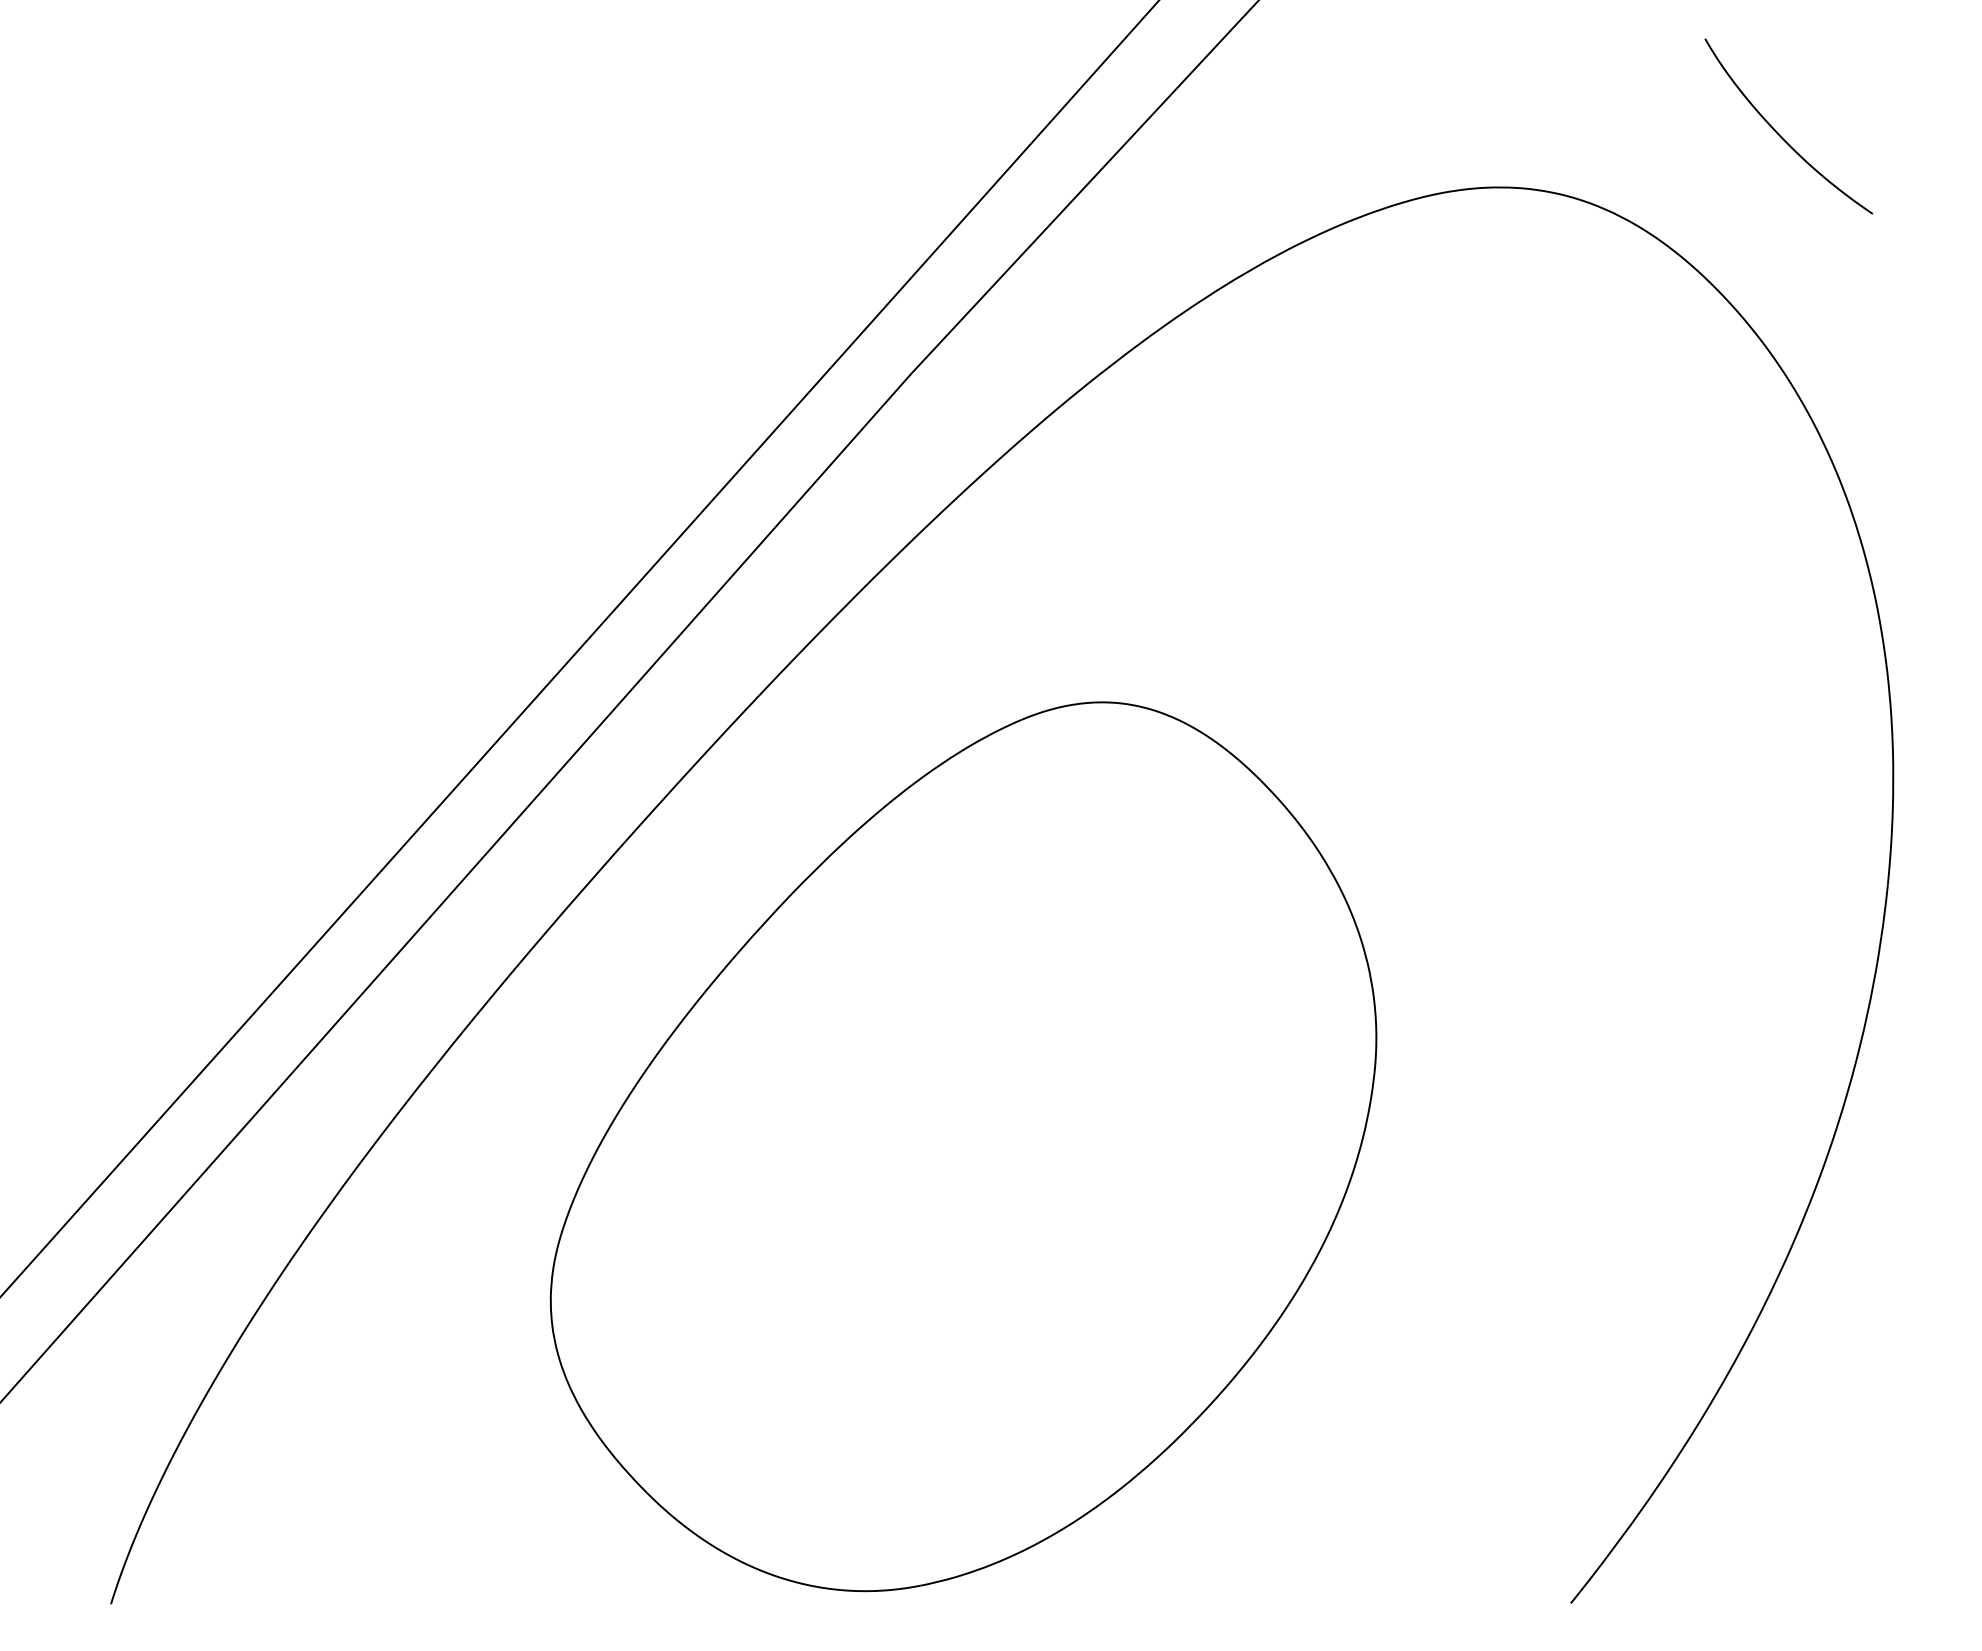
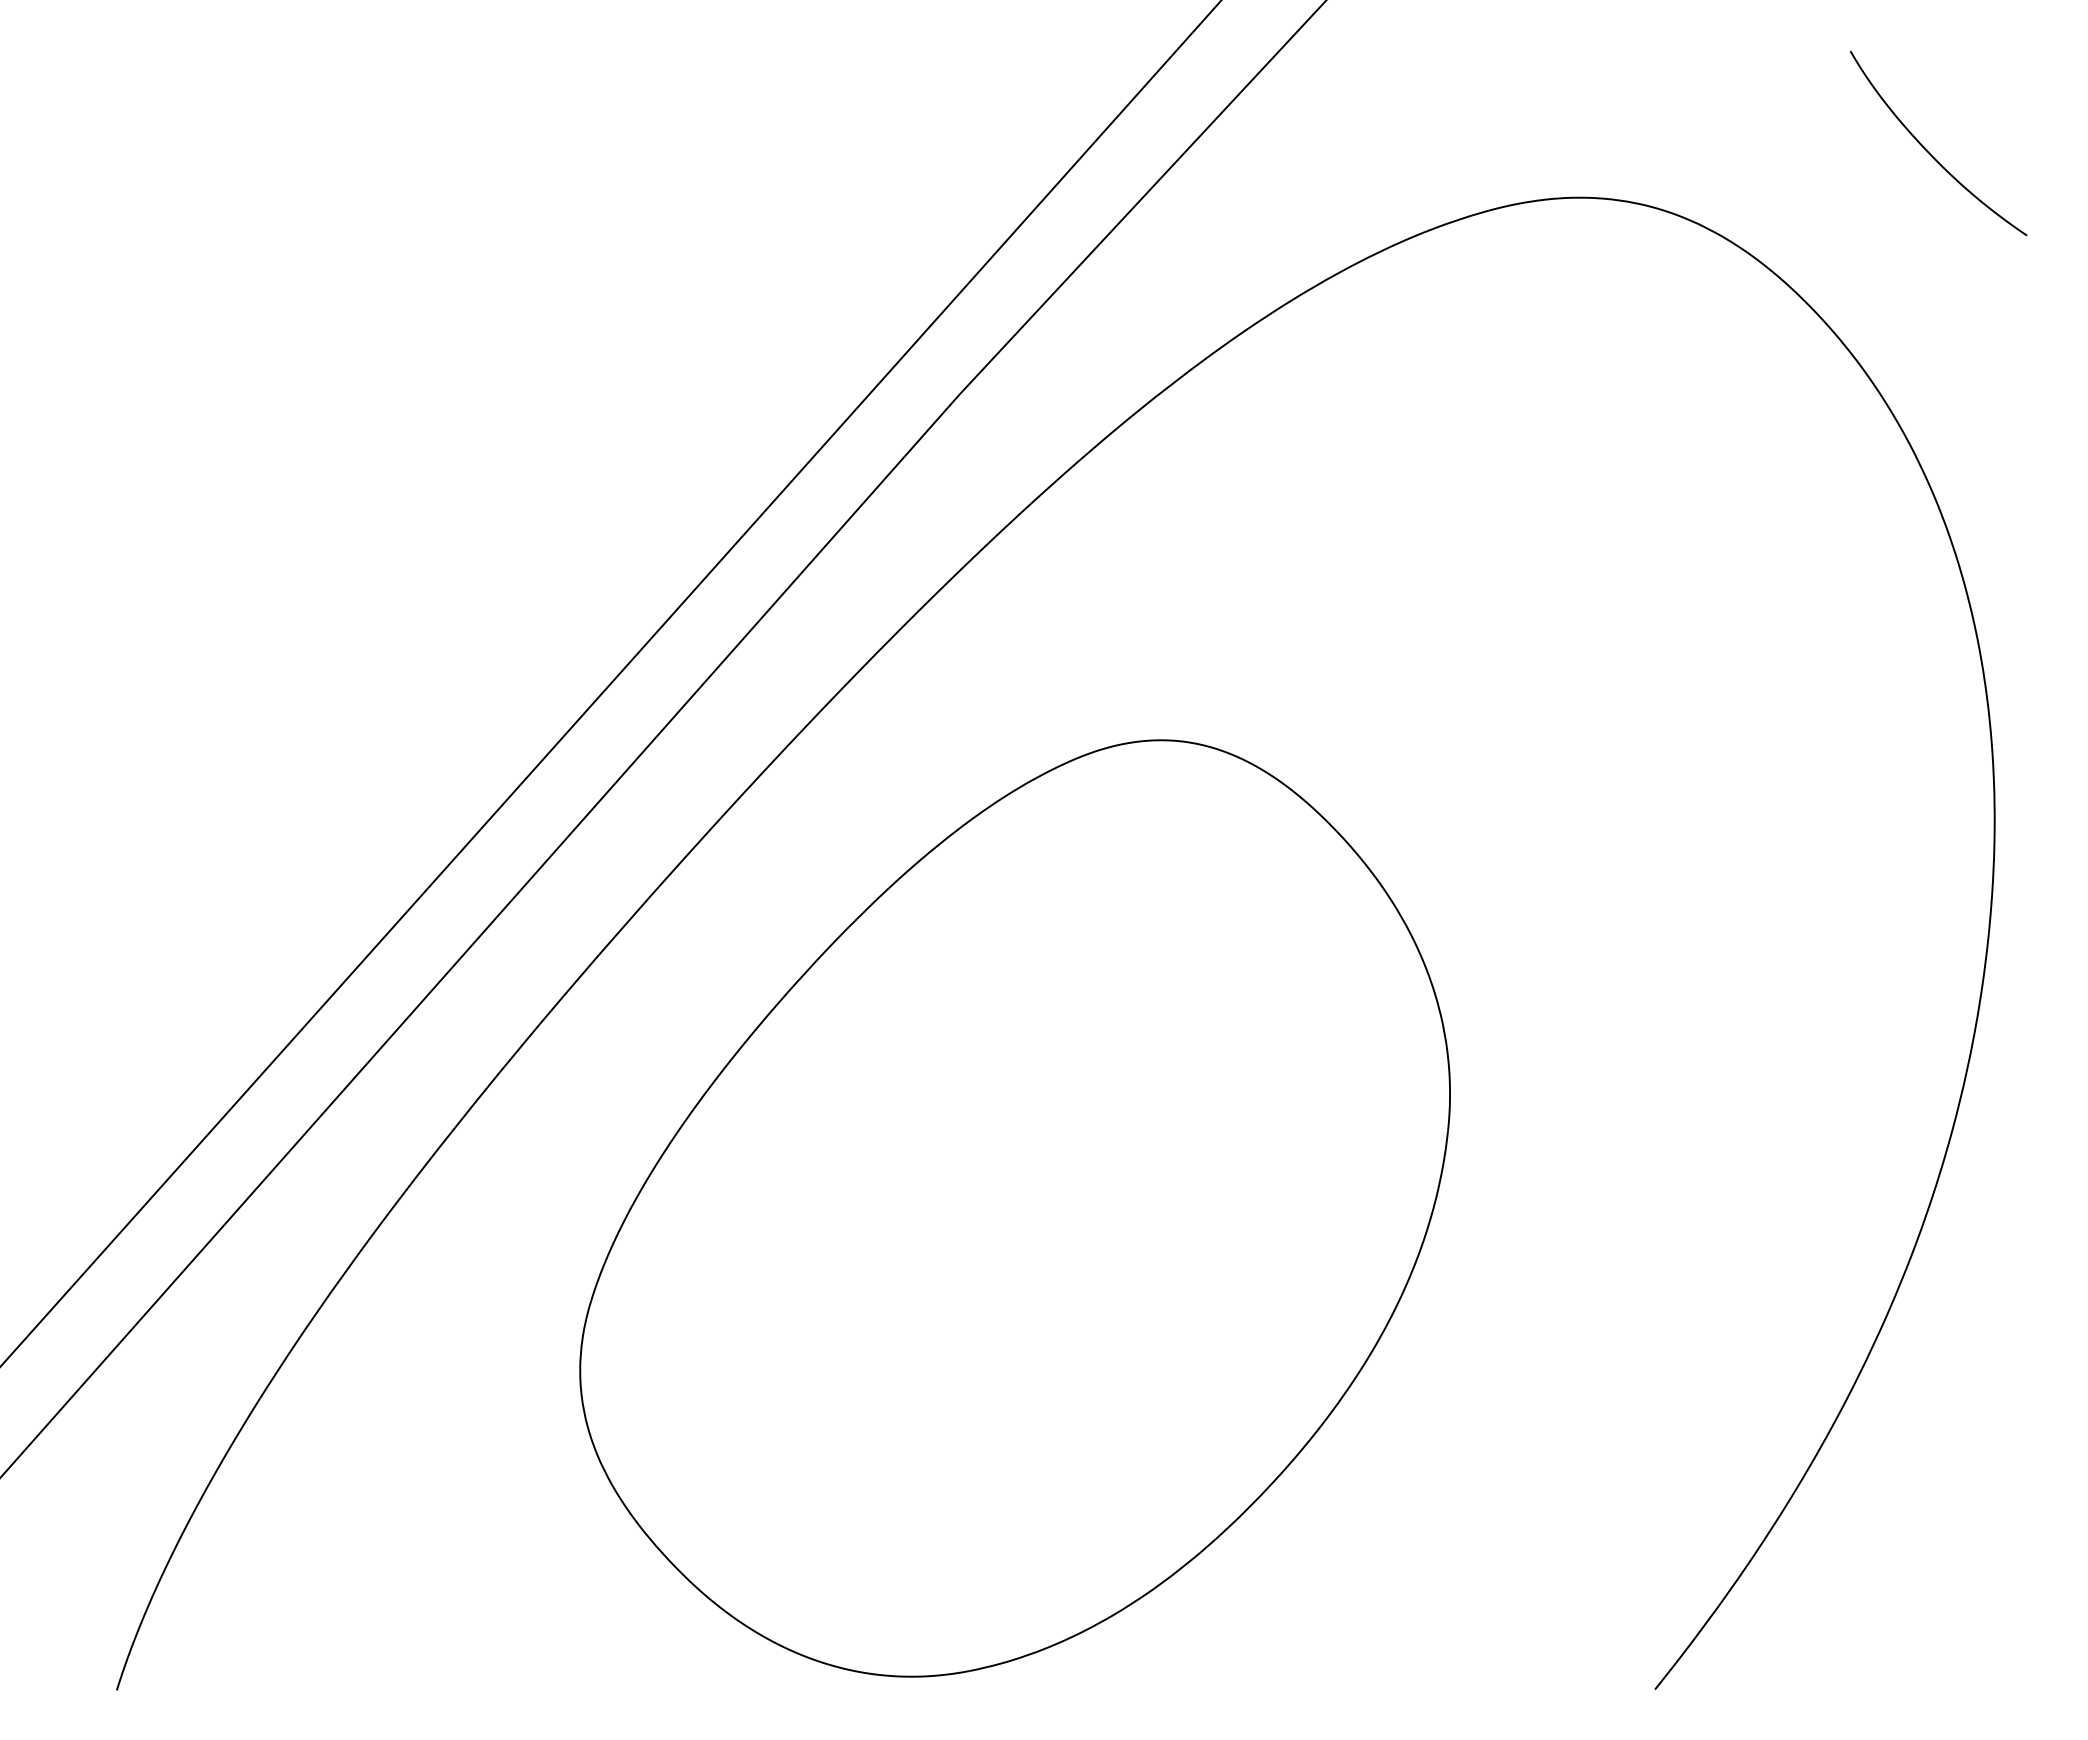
part: (1780, 135) -> (1929, 152), moved

